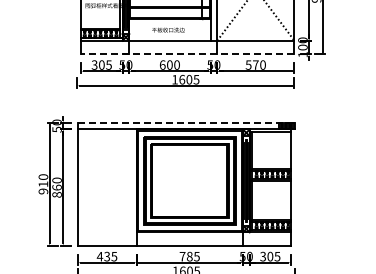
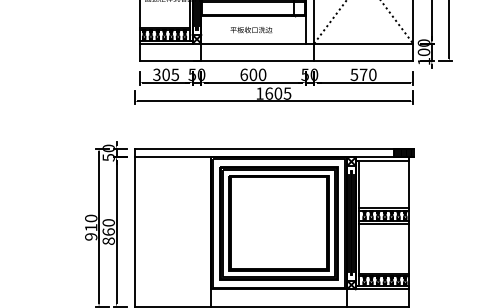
line: (187, 54) -> (275, 61), dashed -> solid
line: (186, 122) -> (274, 148), dashed -> solid

